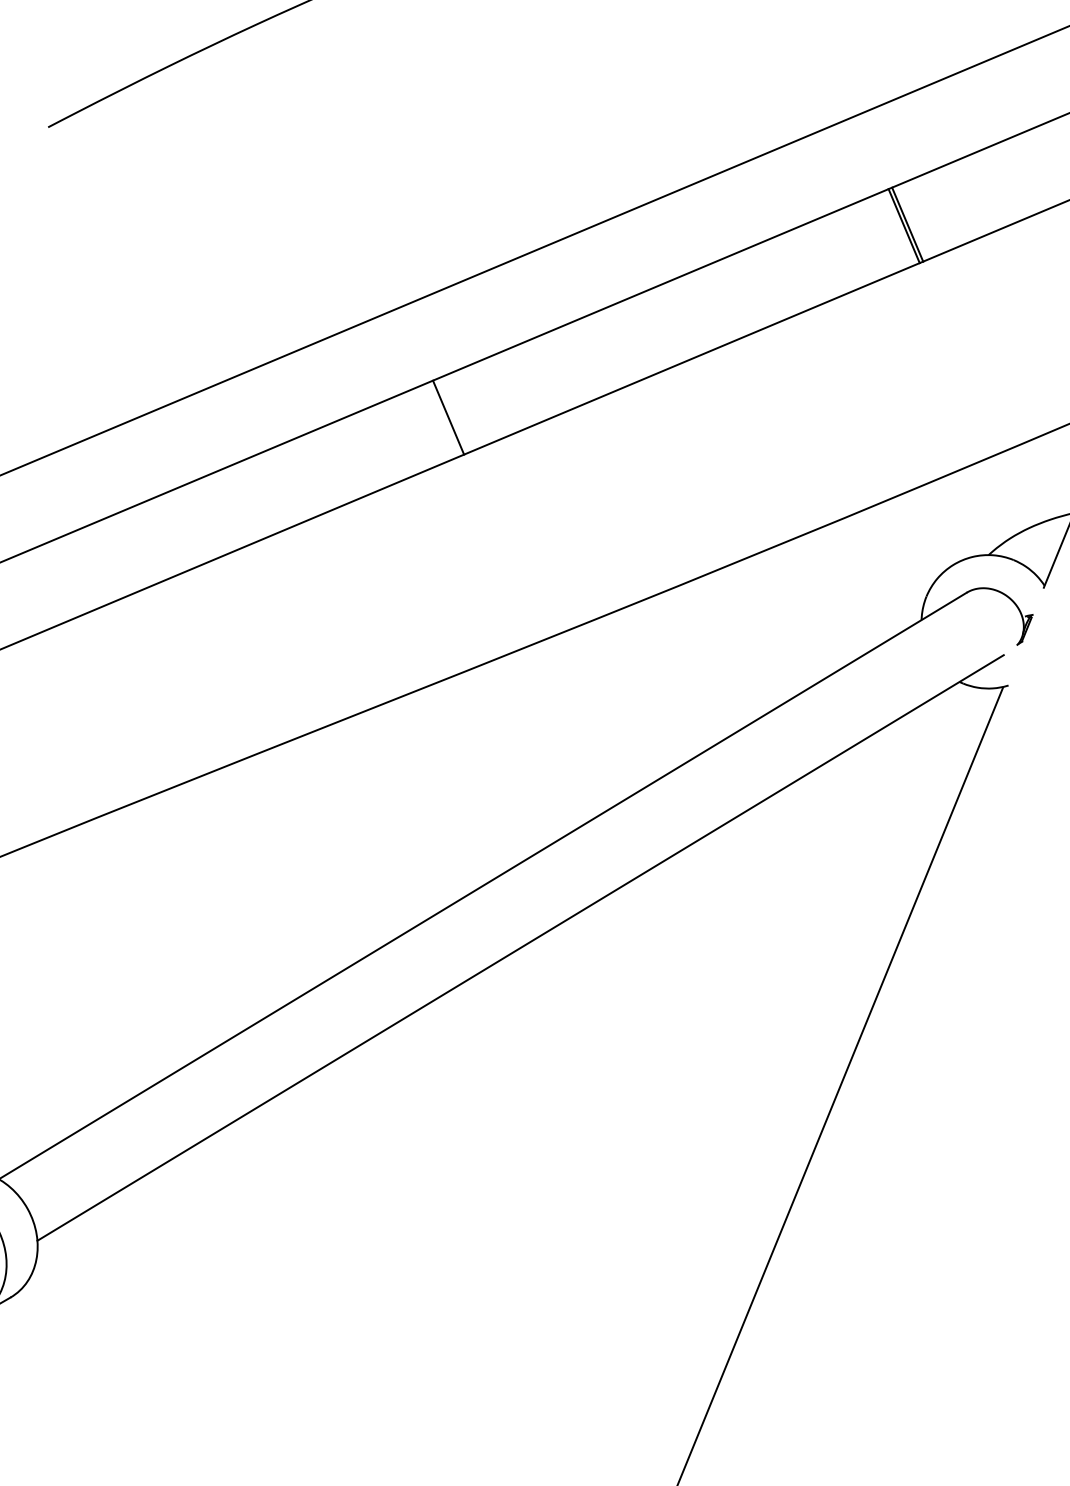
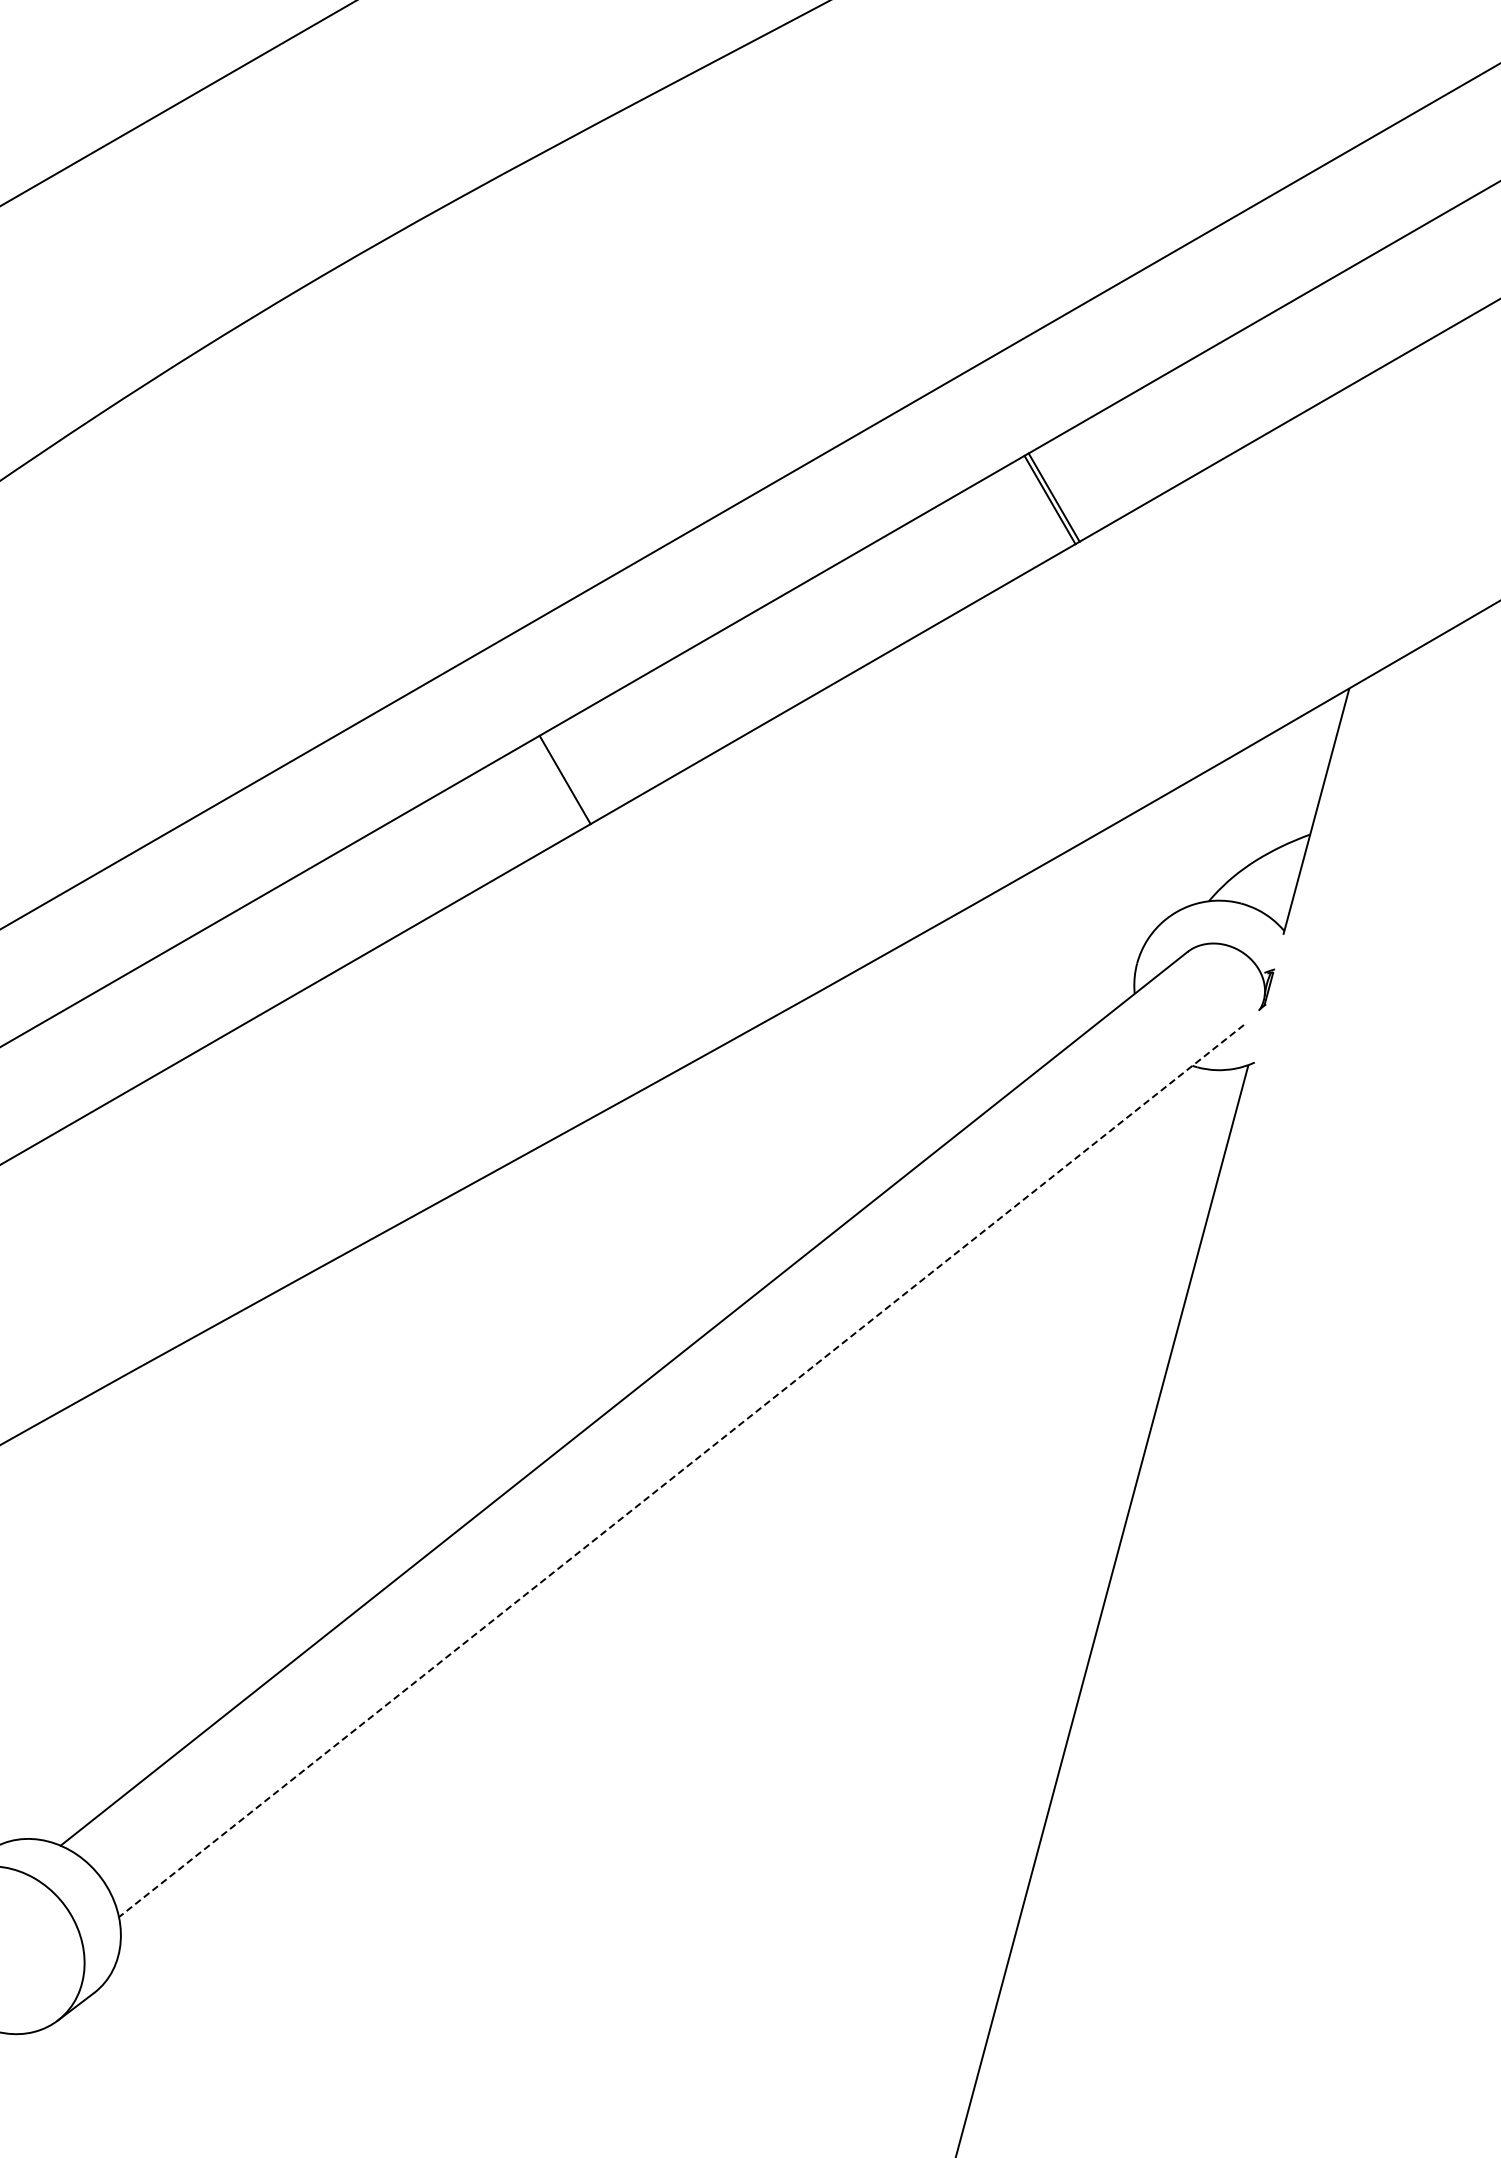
line: (448, 417) -> (564, 779), moved
line: (520, 948) -> (681, 1471), solid -> dashed

